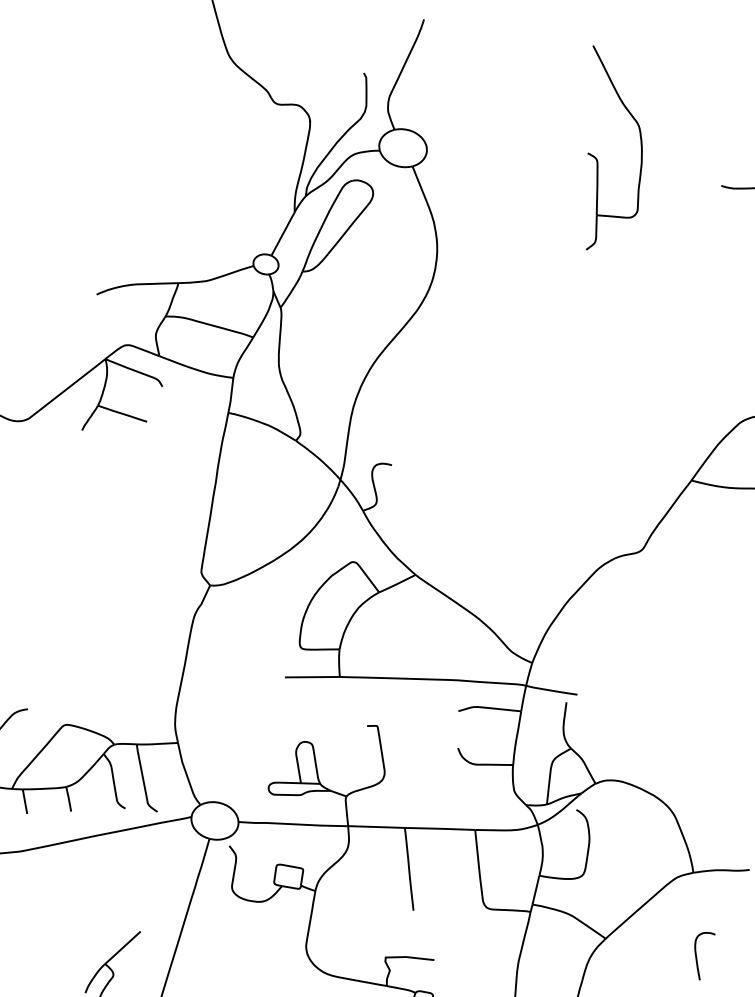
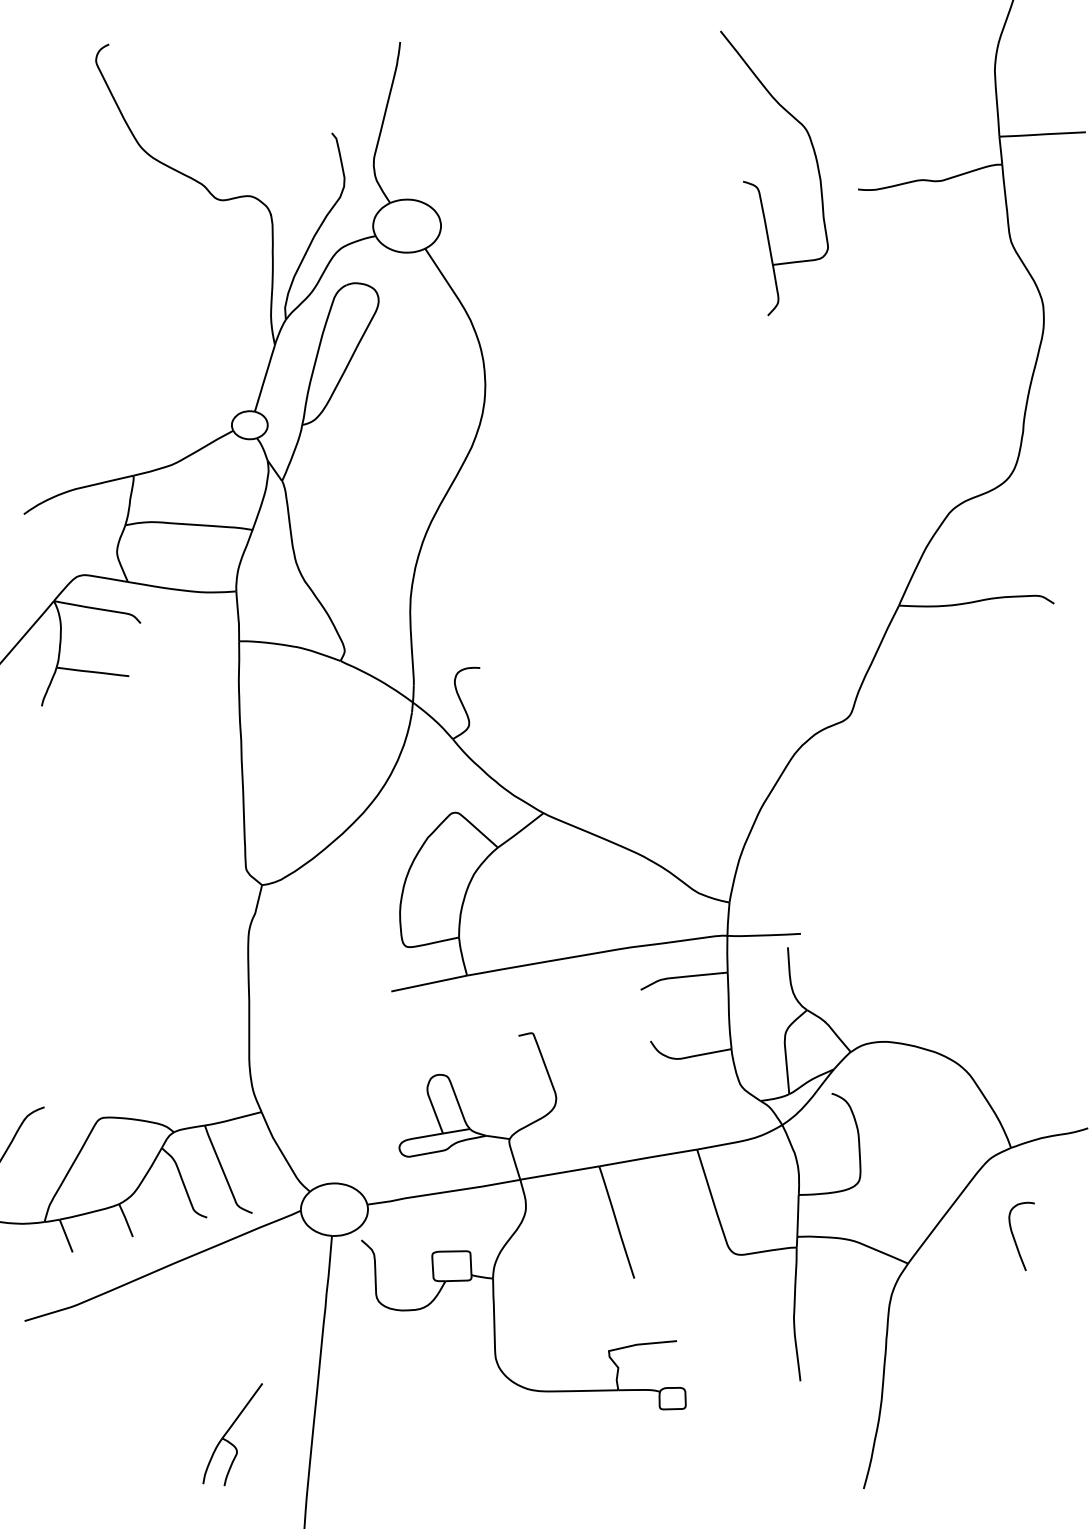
part: (597, 159) -> (758, 187), moved
curve: (696, 957) -> (1015, 1239), moved

